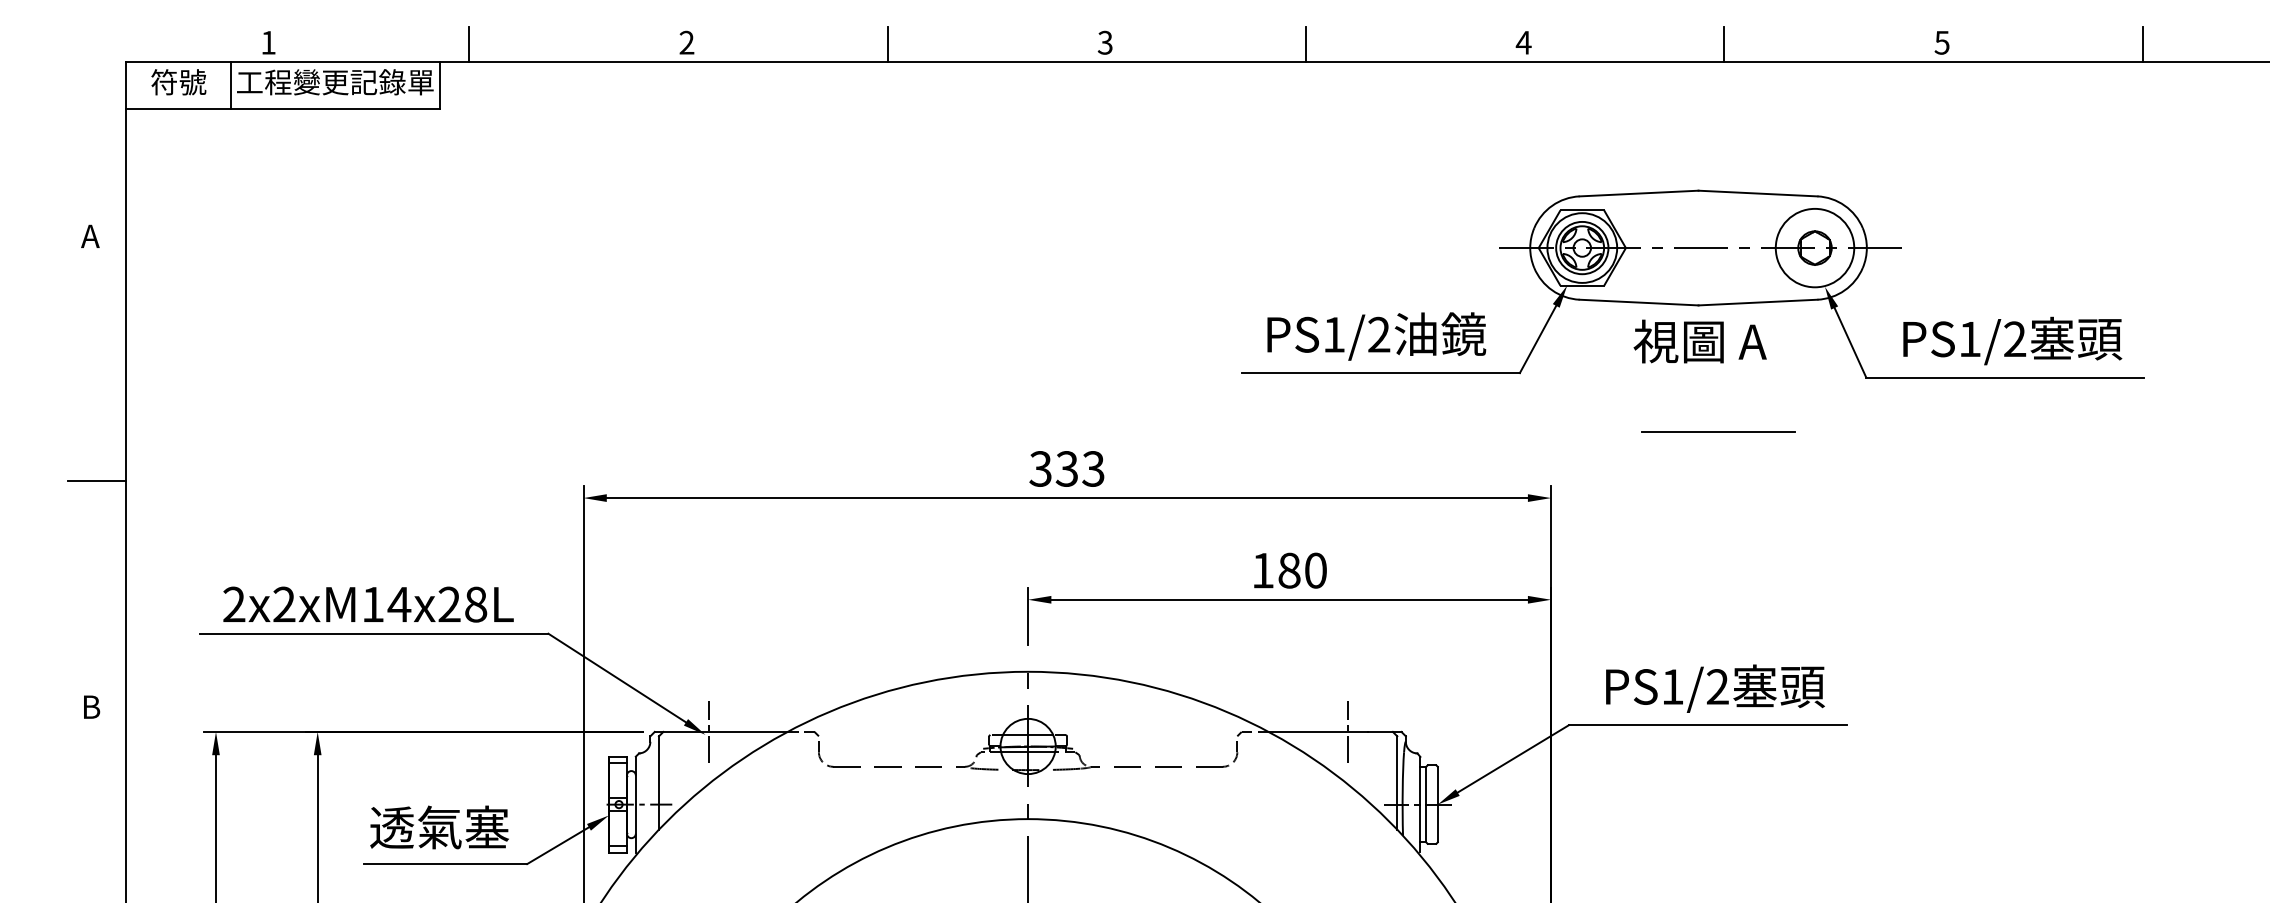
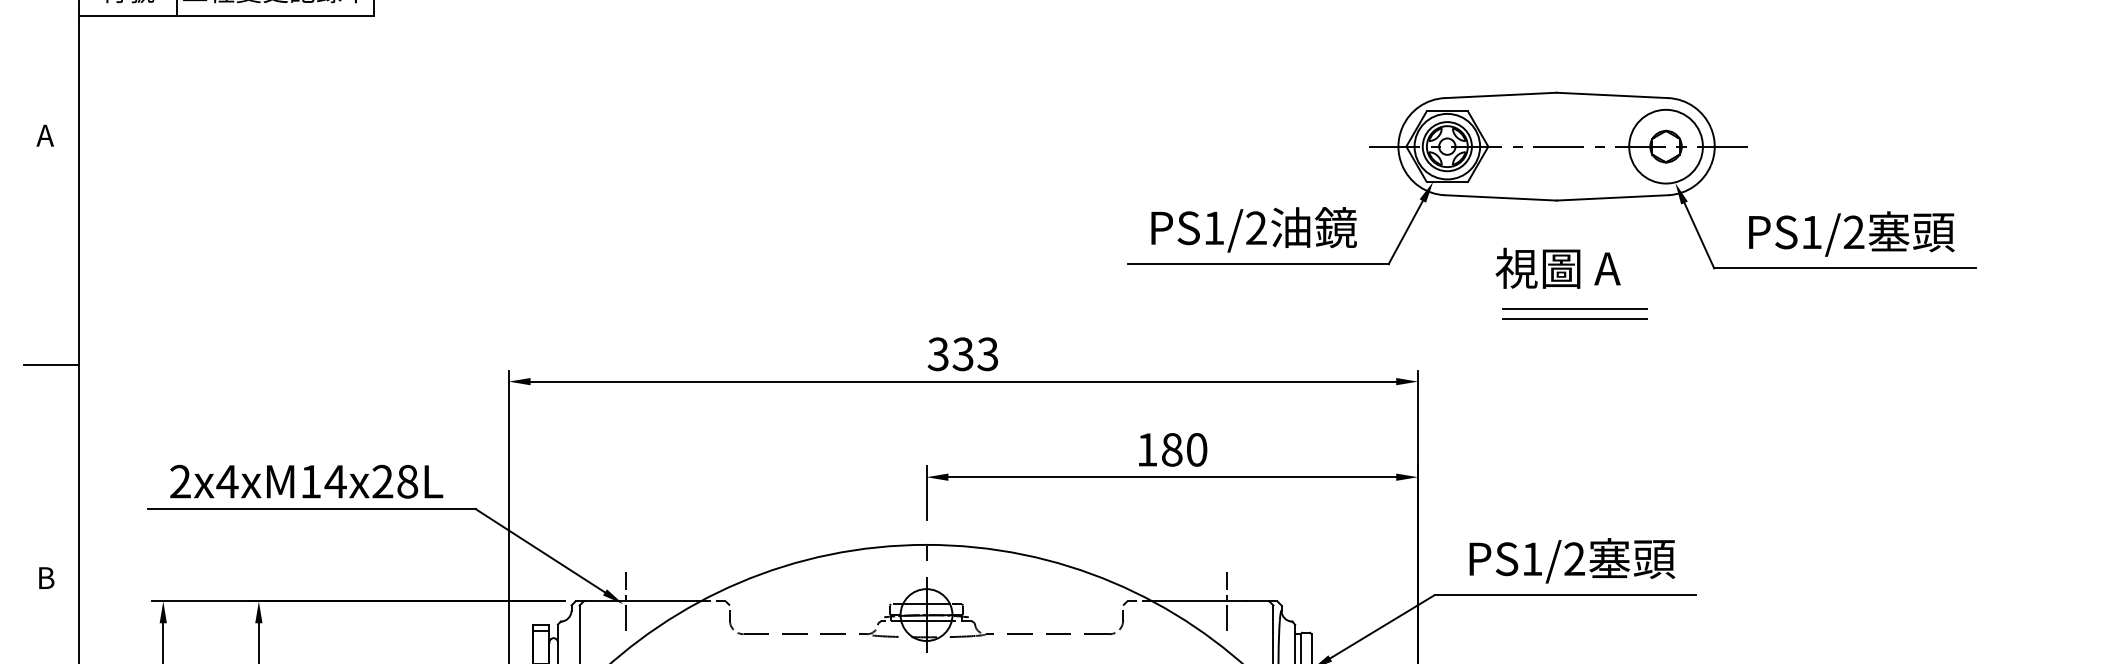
text: (1699, 341) -> (1557, 268), moved
line: (1717, 421) -> (1574, 309), added
text: (284, 603) -> (227, 480), 2x2xM14x28L -> 2x4xM14x28L

